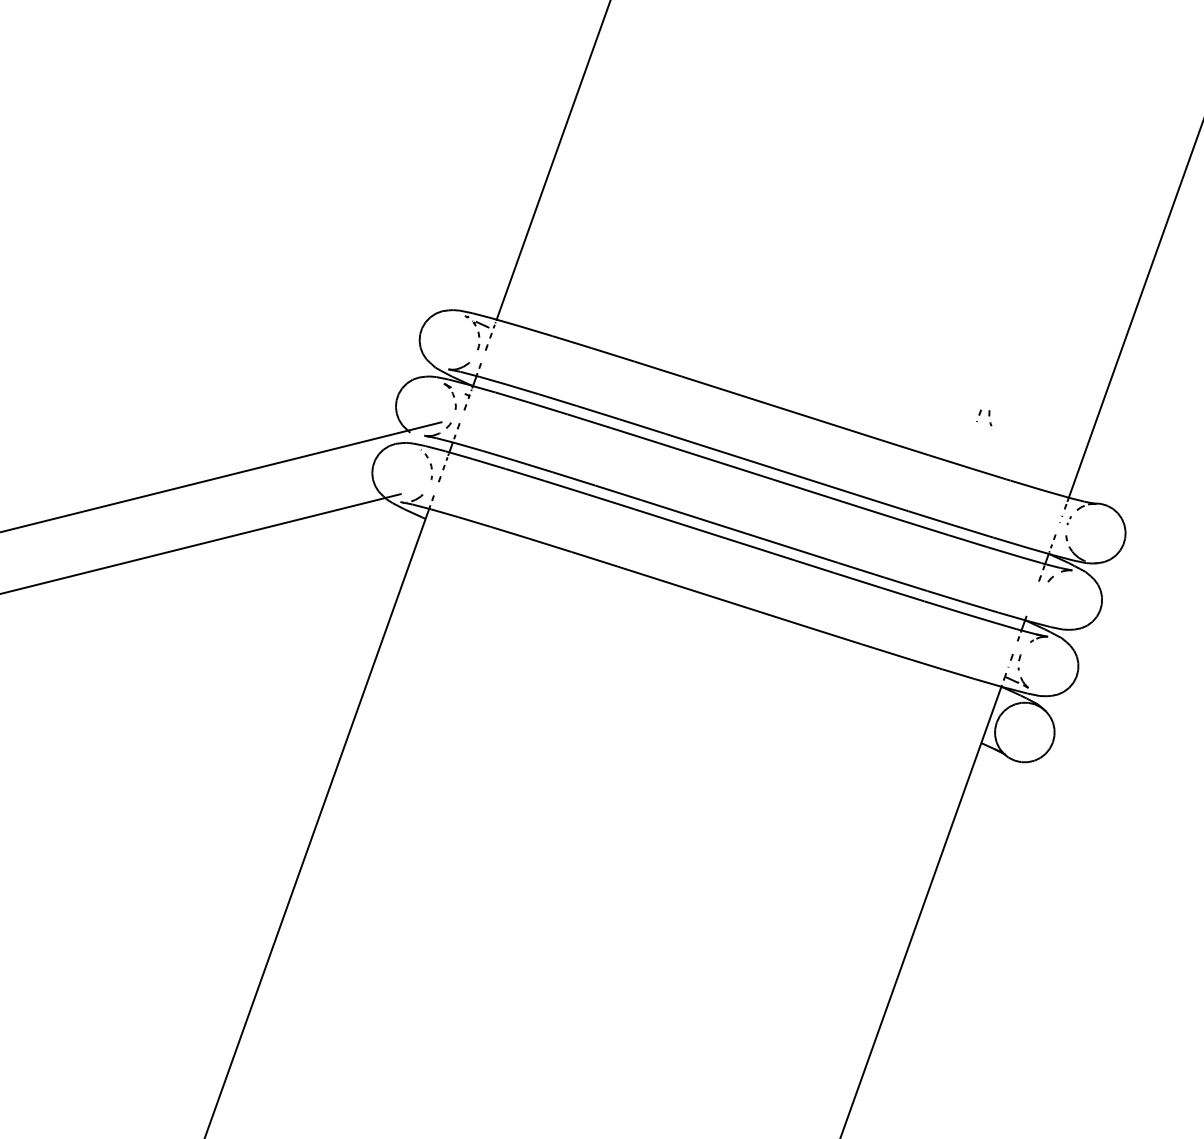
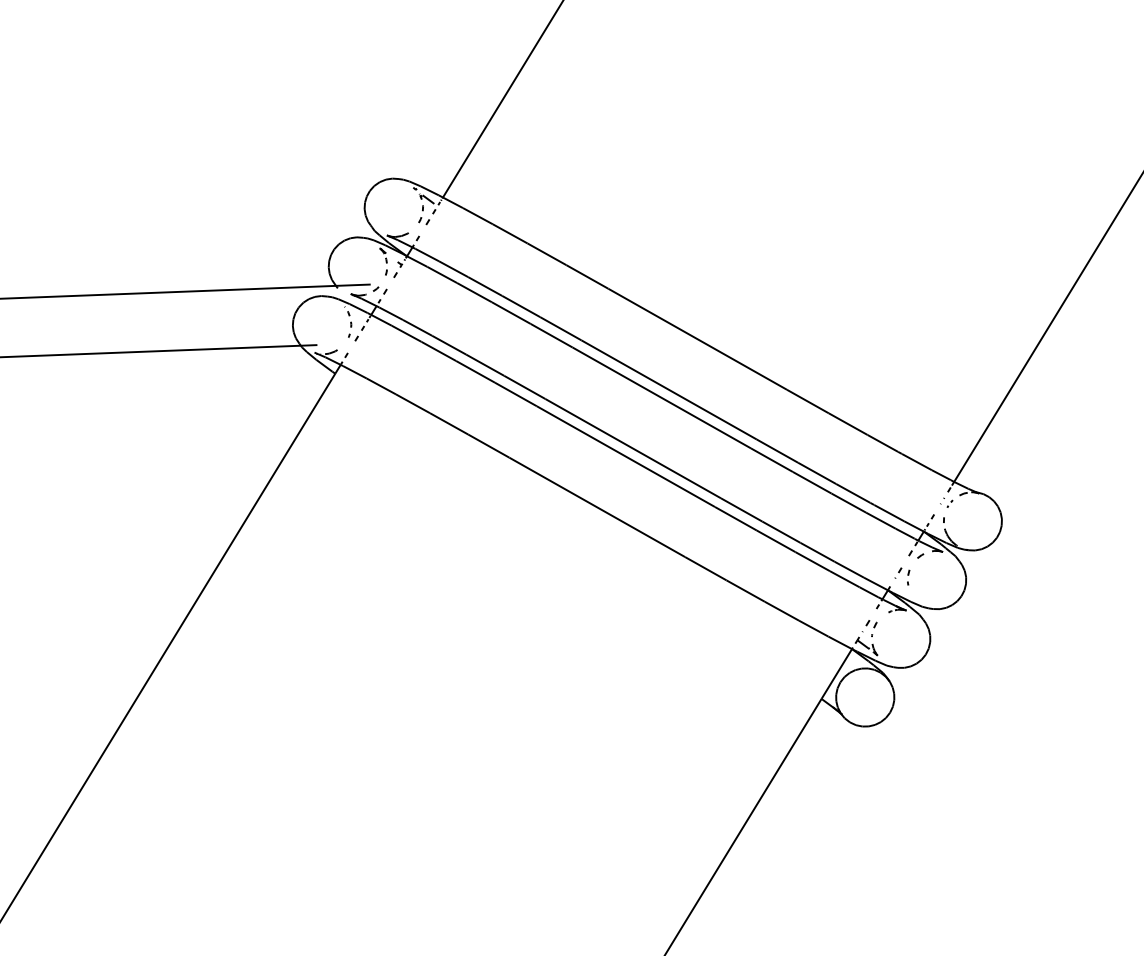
part: (984, 417) -> (903, 575), moved

